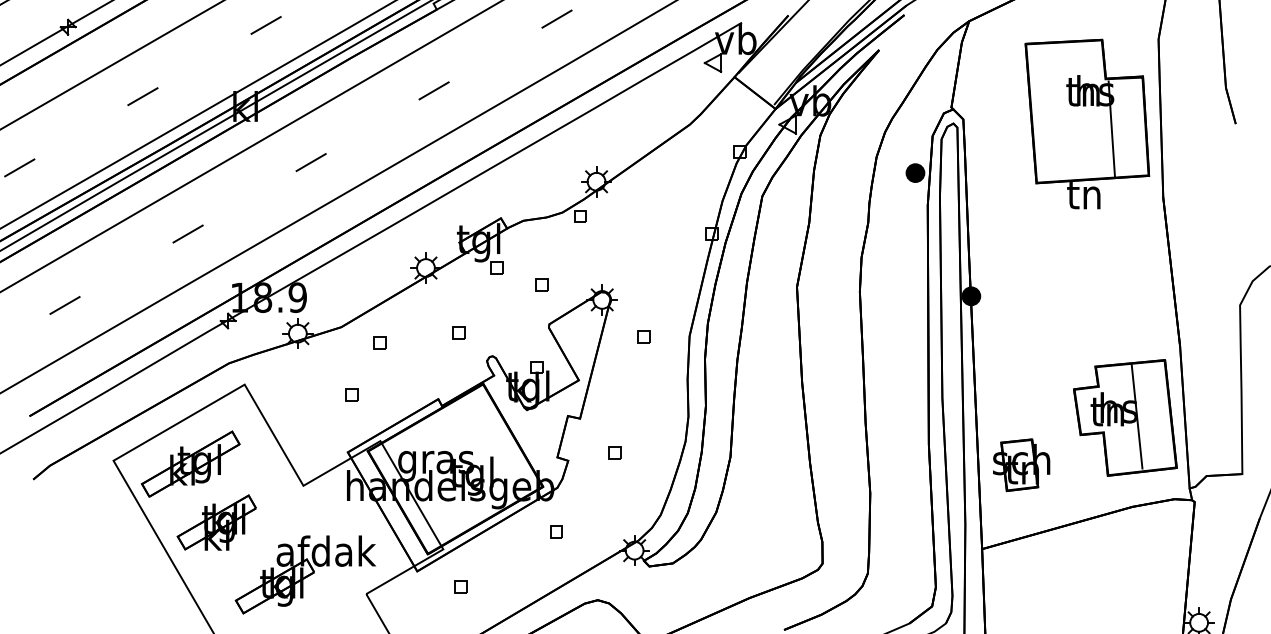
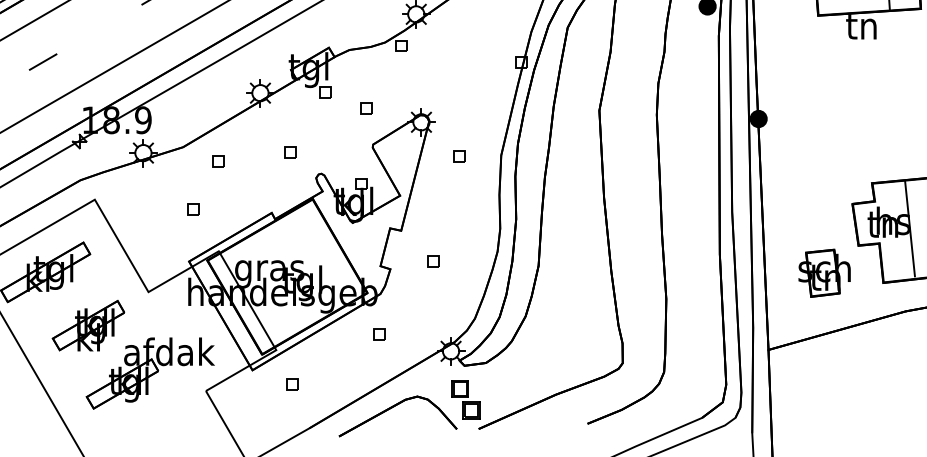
part: (1021, 465) -> (824, 273), moved
part: (216, 522) -> (88, 325), moved
part: (650, 603) -> (465, 399), added

